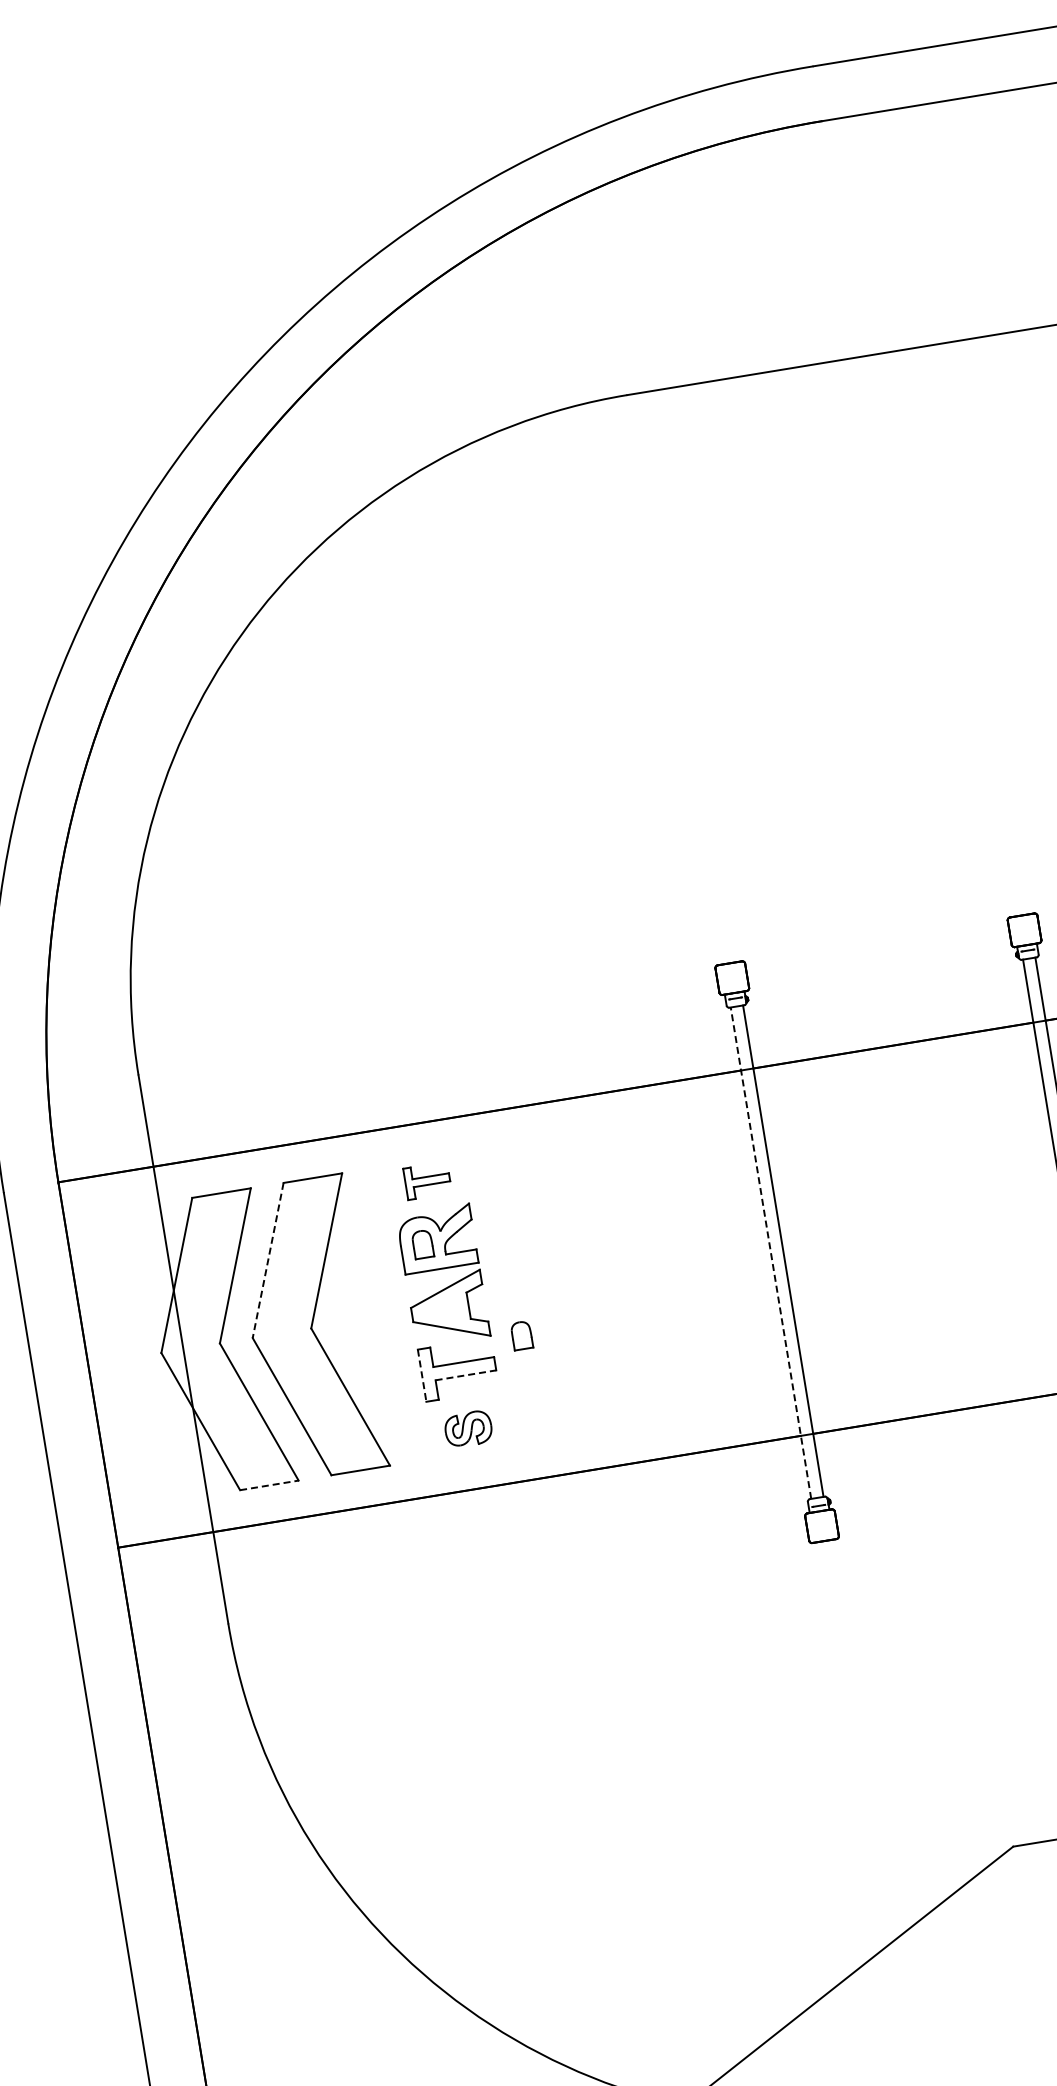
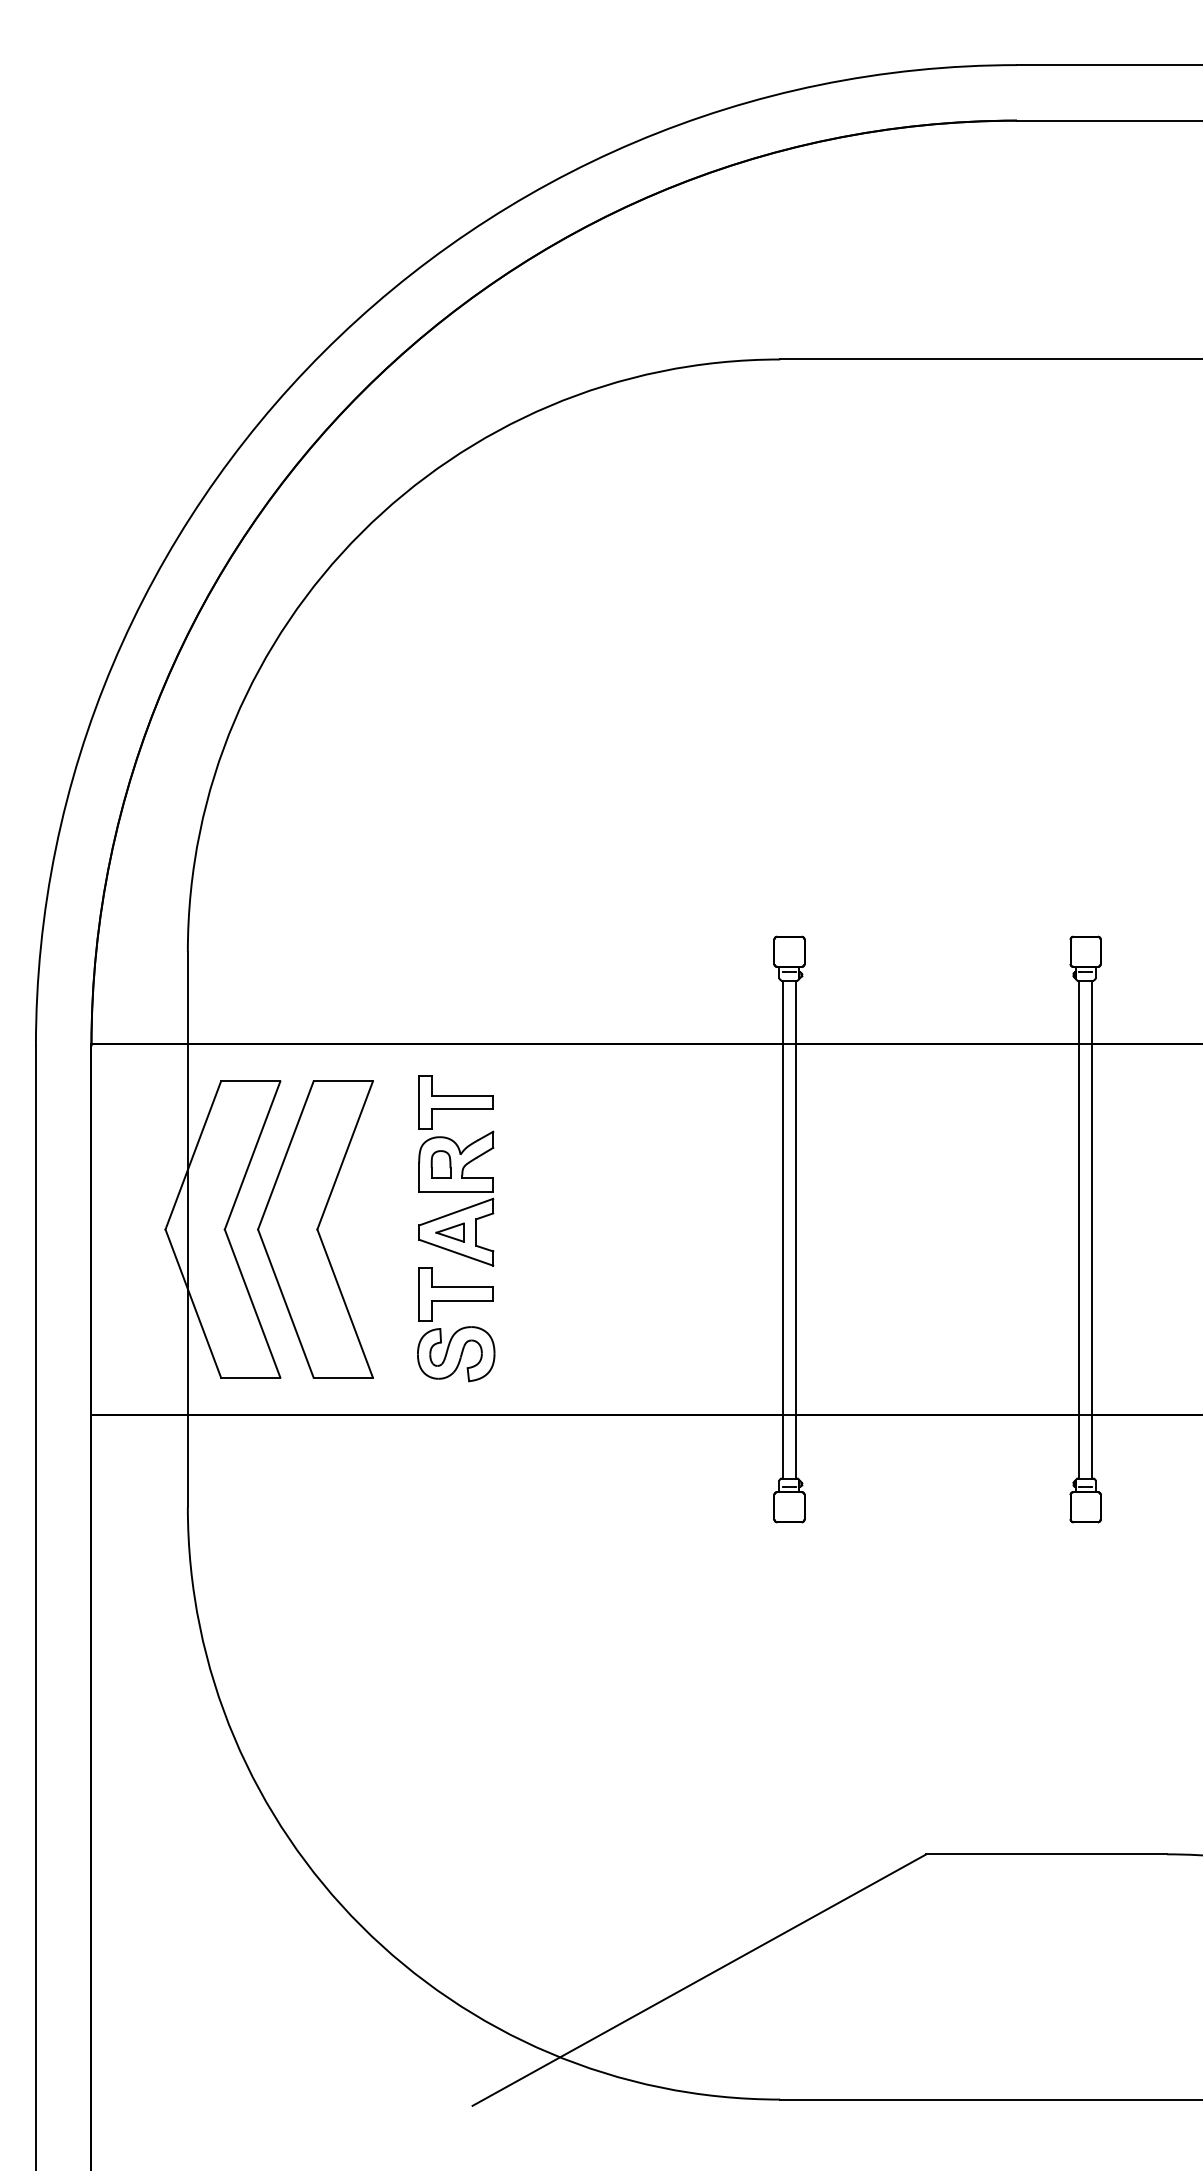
part: (427, 1180) -> (455, 1102), size x1.67
line: (771, 1253) -> (783, 1229), dashed -> solid
line: (267, 1260) -> (285, 1155), dashed -> solid
part: (442, 1310) -> (449, 1232), added
part: (521, 1335) -> (523, 1270), removed
line: (465, 1375) -> (462, 1300), dashed -> solid
line: (422, 1376) -> (419, 1294), dashed -> solid
part: (468, 1429) -> (456, 1354), size x1.67
line: (269, 1485) -> (250, 1377), dashed -> solid

